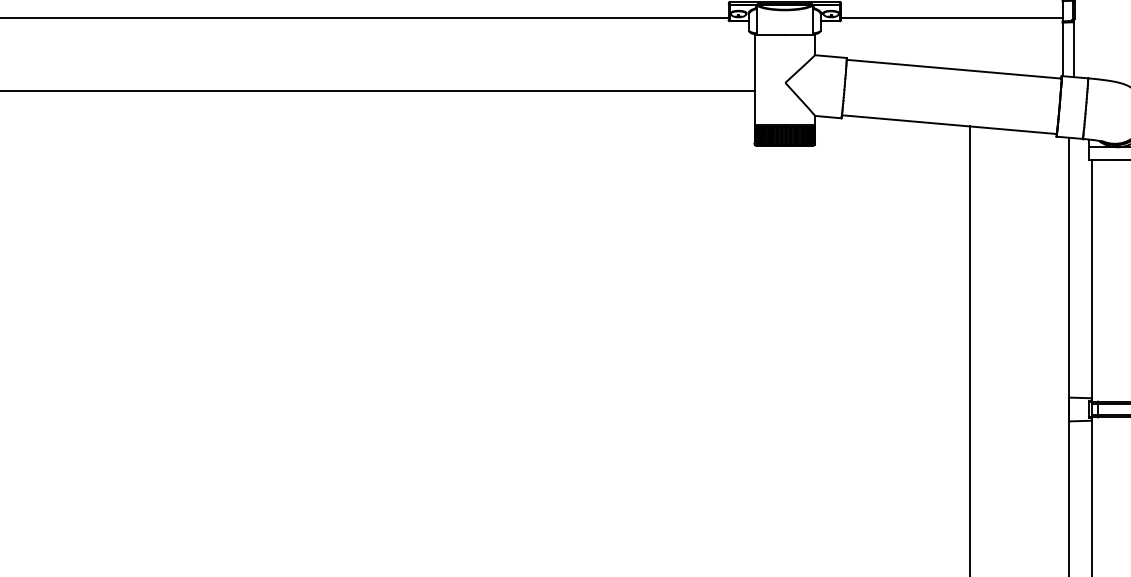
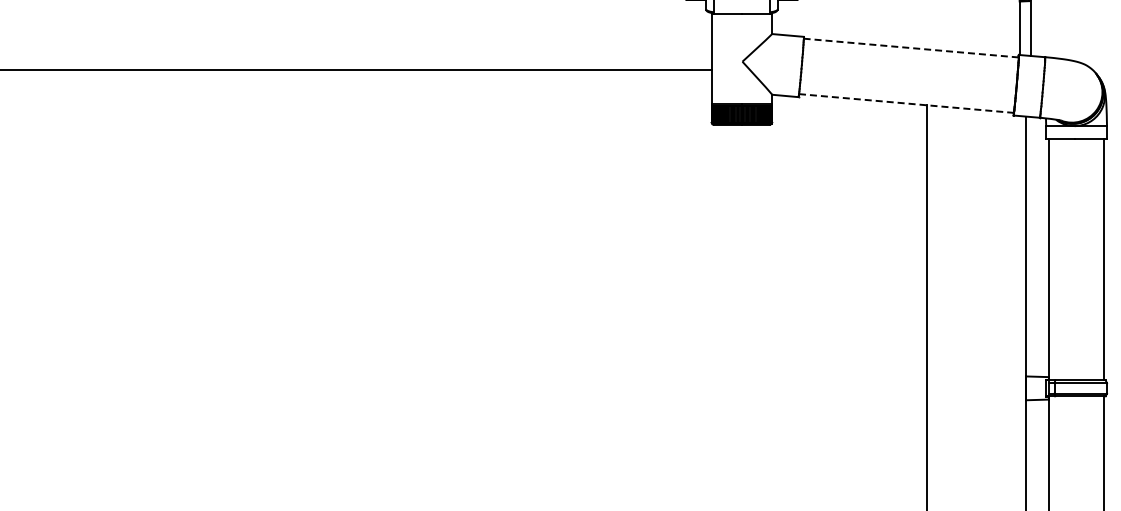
line: (954, 69) -> (911, 48), solid -> dashed
line: (949, 124) -> (906, 103), solid -> dashed

